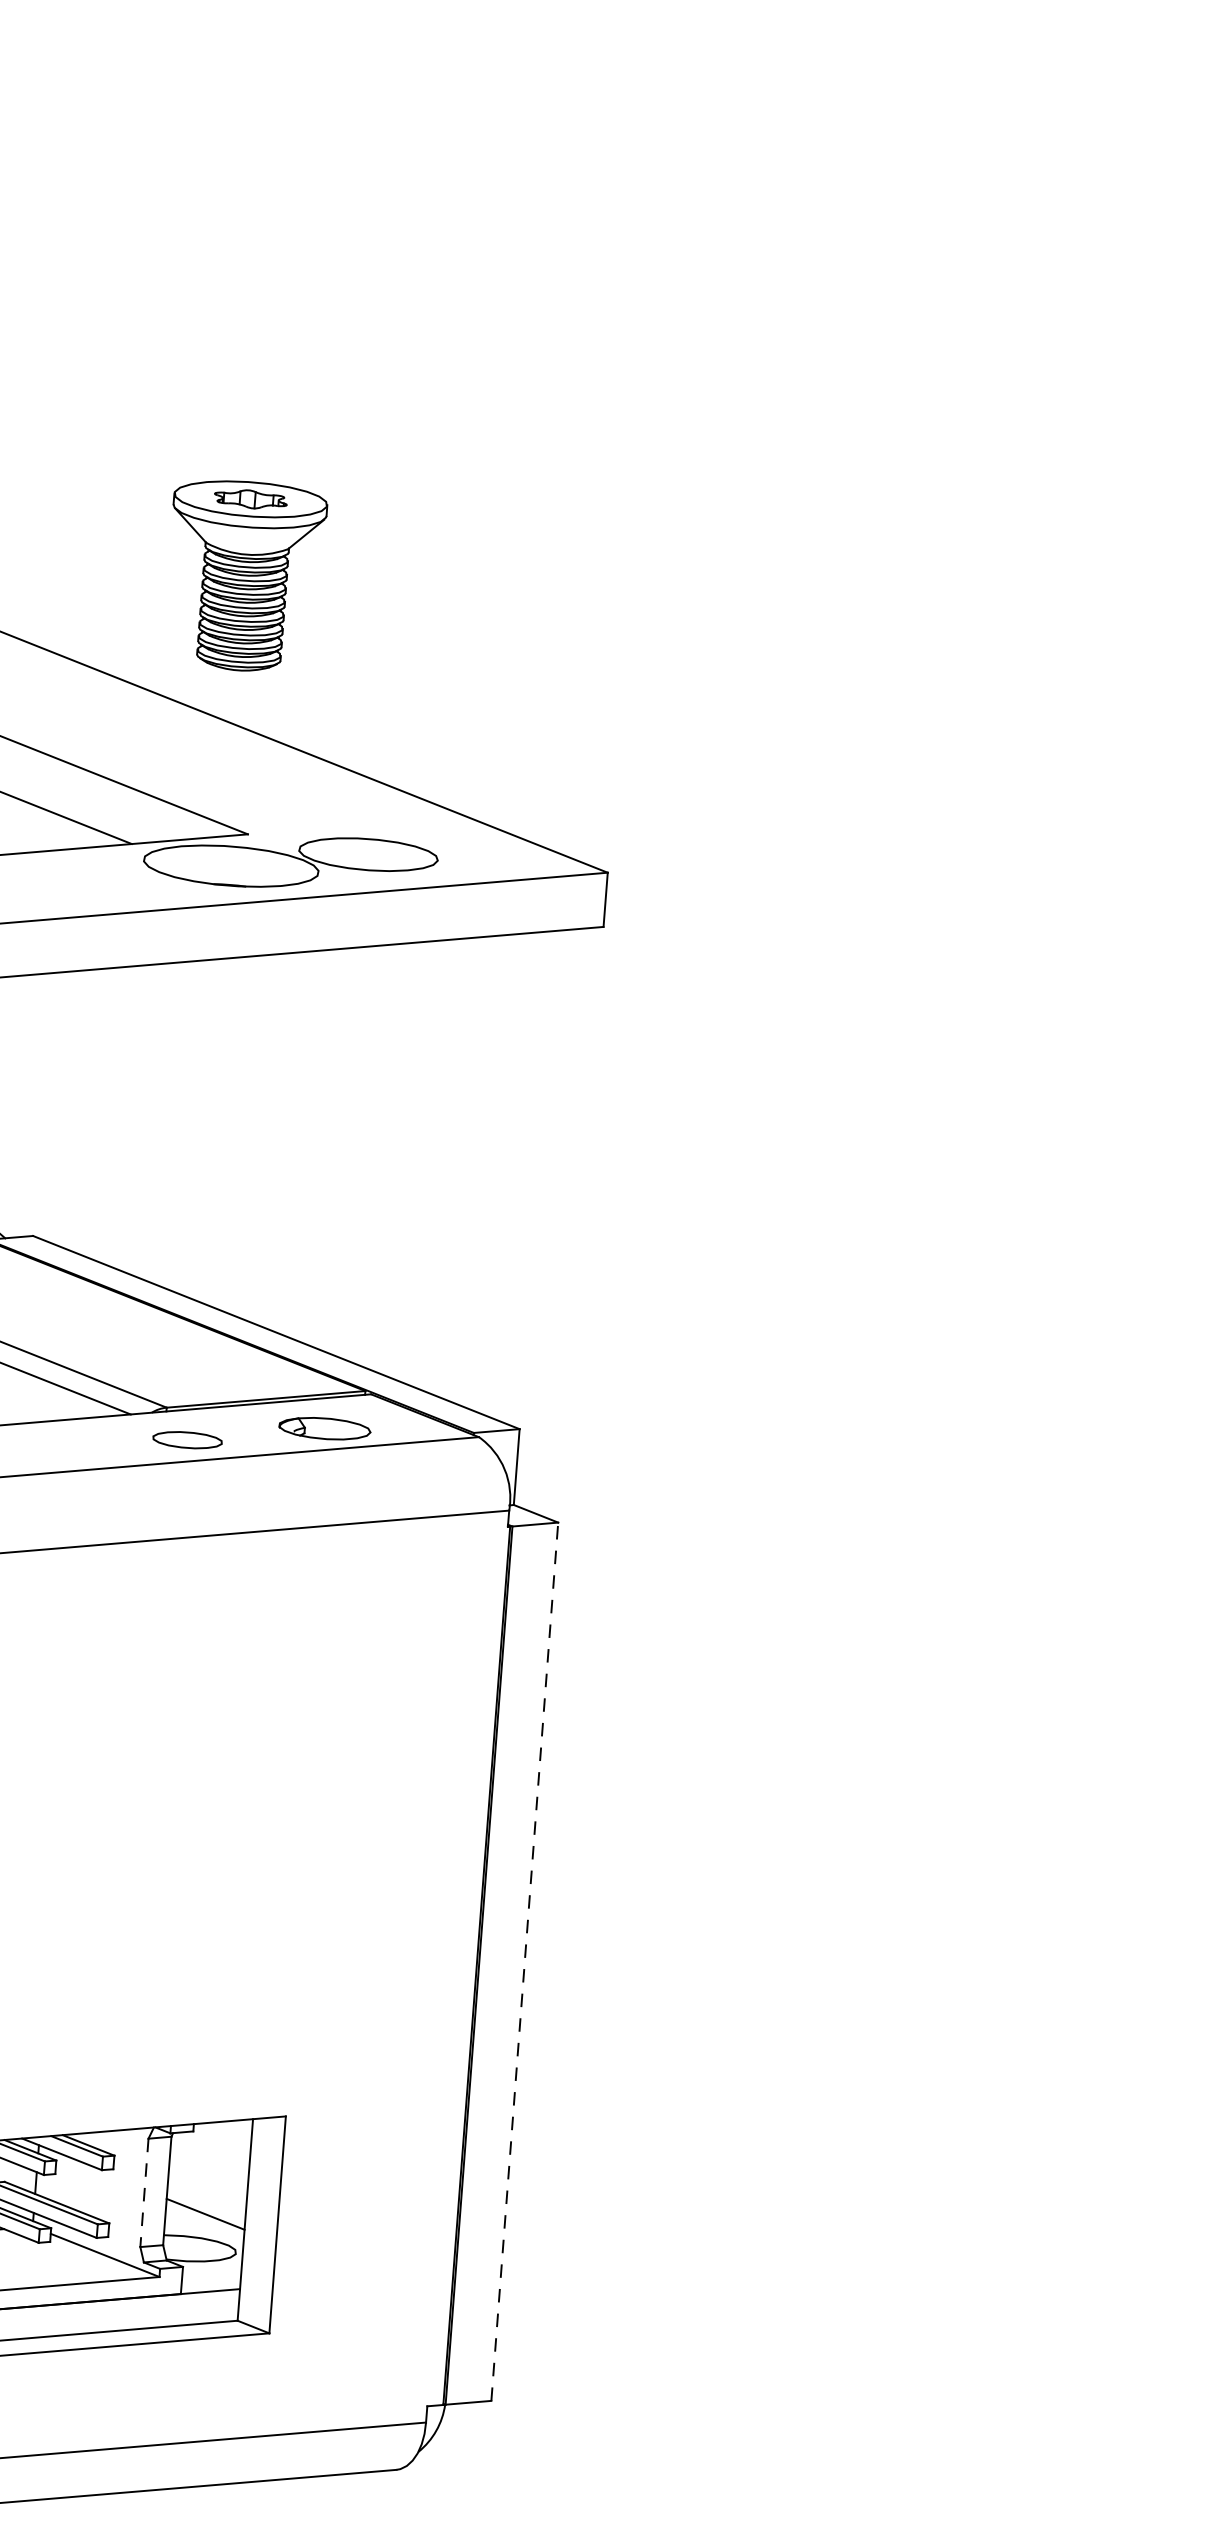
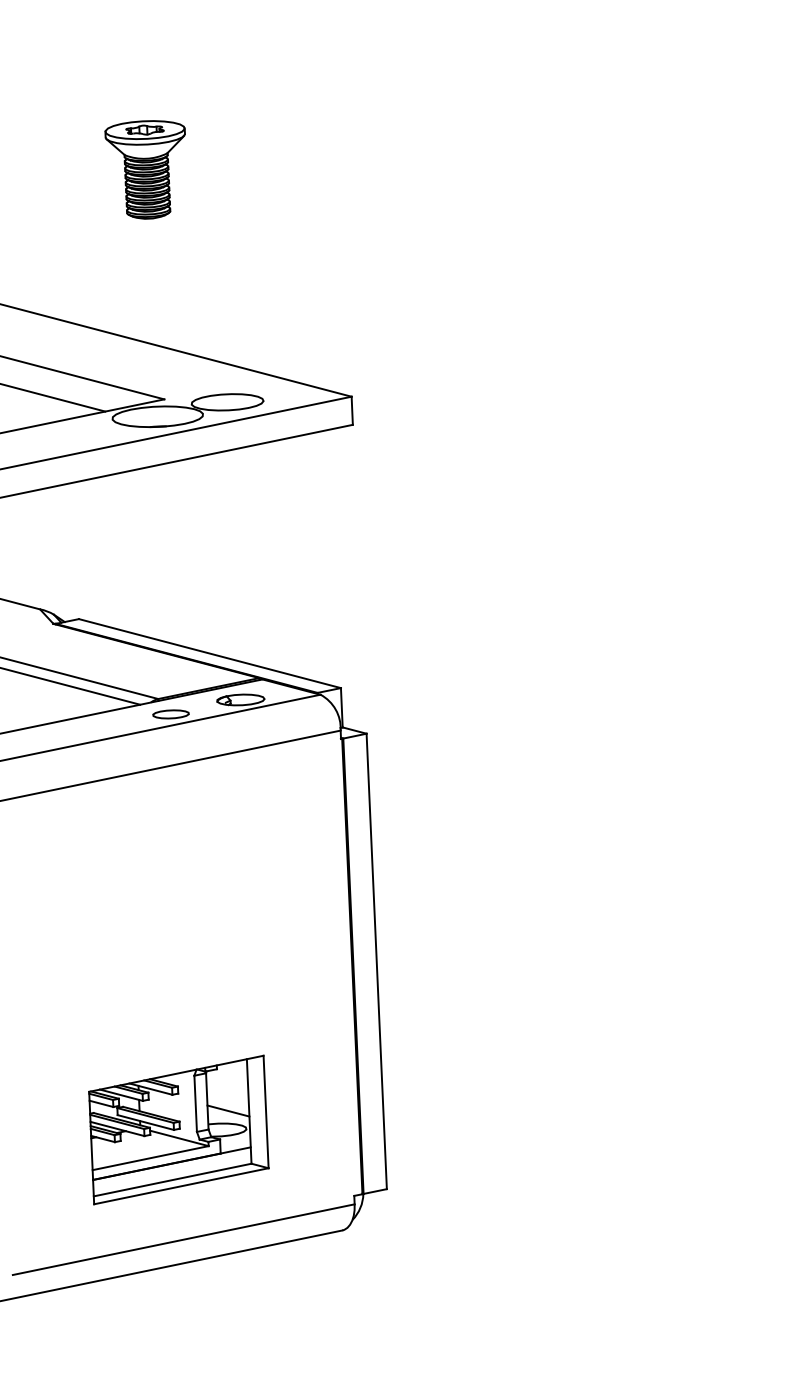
part: (240, 574) -> (144, 169), moved
line: (524, 1961) -> (376, 961), dashed -> solid
line: (143, 2194) -> (195, 1104), dashed -> solid

